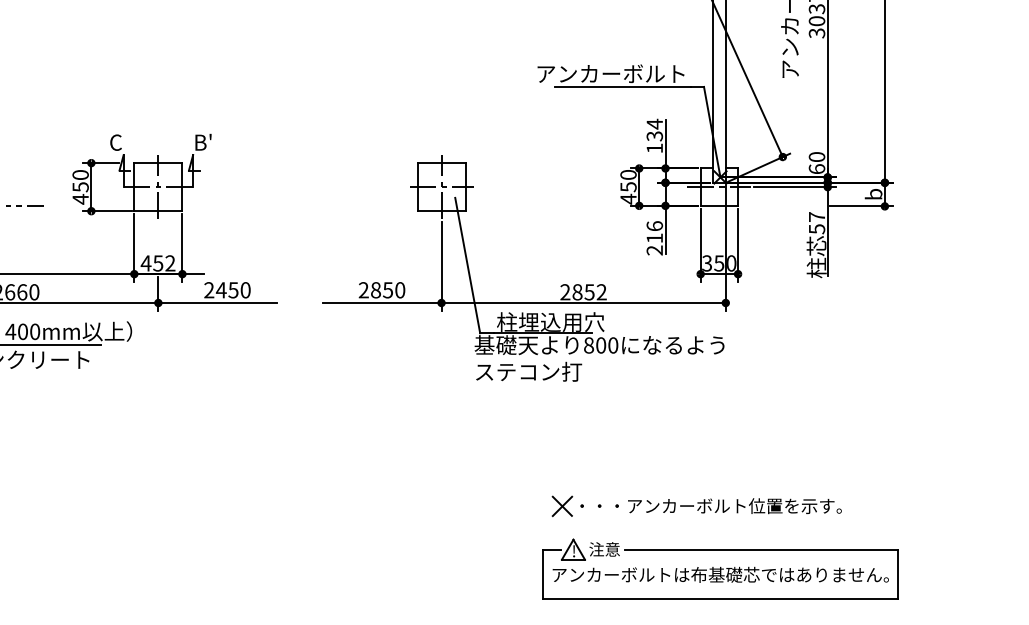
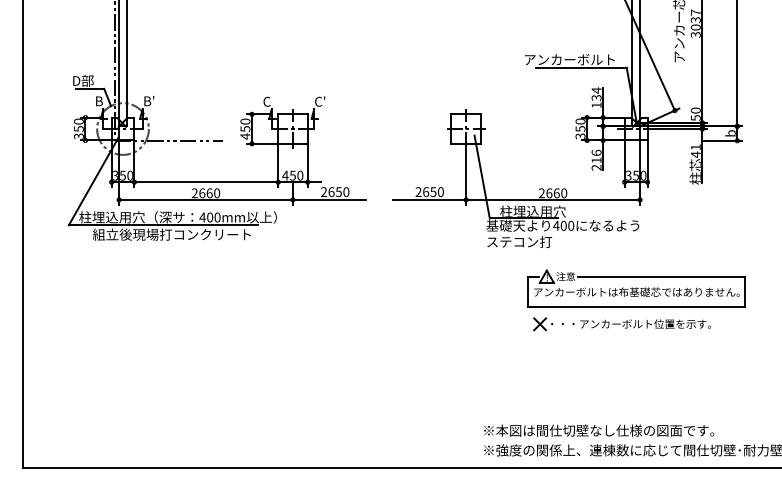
text: (203, 142) -> (320, 101), B' -> C'
text: (816, 169) -> (695, 118), 60 -> 50
text: (628, 199) -> (580, 136), 450 -> 350
text: (816, 223) -> (695, 151), 57 -> 41
text: (170, 263) -> (300, 175), 452 -> 450
text: (376, 289) -> (426, 191), 2850 -> 2650
text: (221, 290) -> (331, 192), 2450 -> 2650
text: (589, 292) -> (556, 193), 2852 -> 2660
text: (589, 344) -> (556, 225), 800 -> 400
part: (720, 568) -> (636, 288), moved

